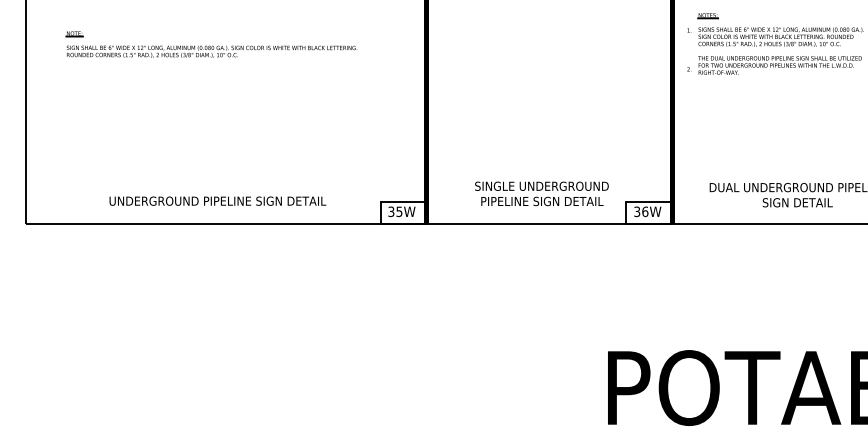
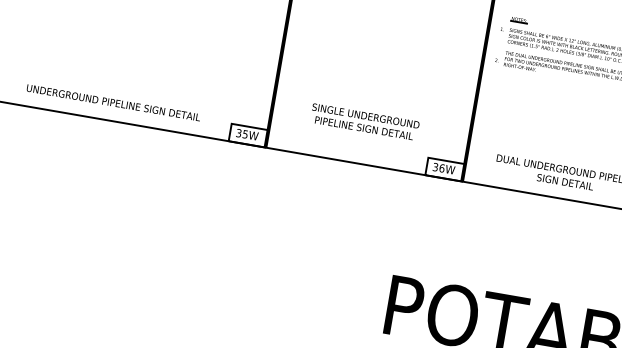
text: (541, 193) -> (364, 121), moved
text: (217, 200) -> (113, 102), moved

